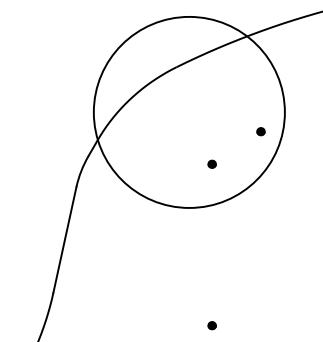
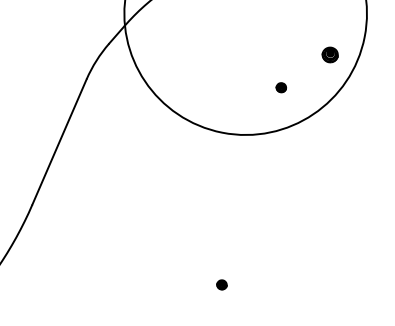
part: (260, 131) -> (329, 54), size x1.6
part: (211, 163) -> (280, 86), moved

